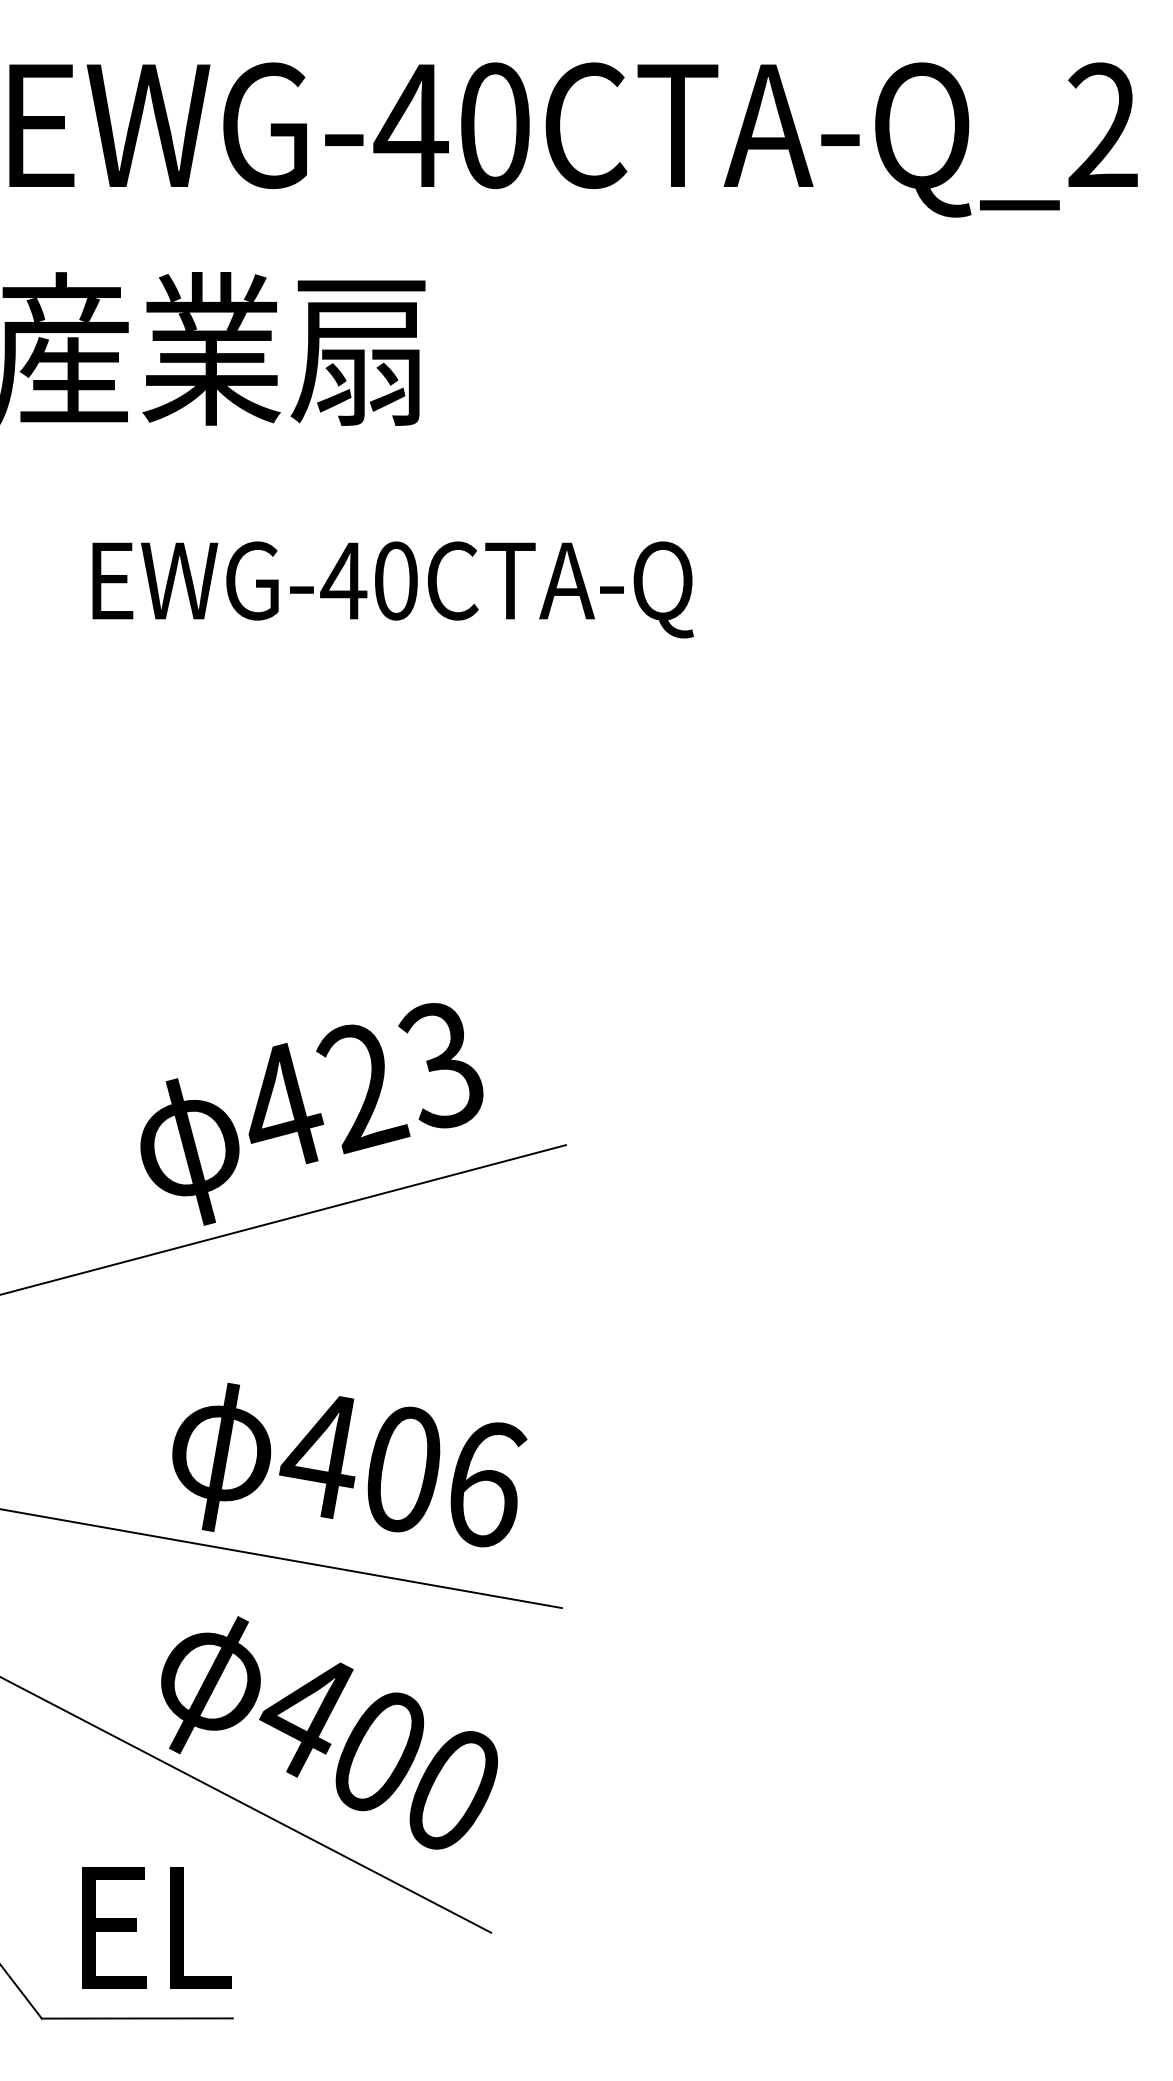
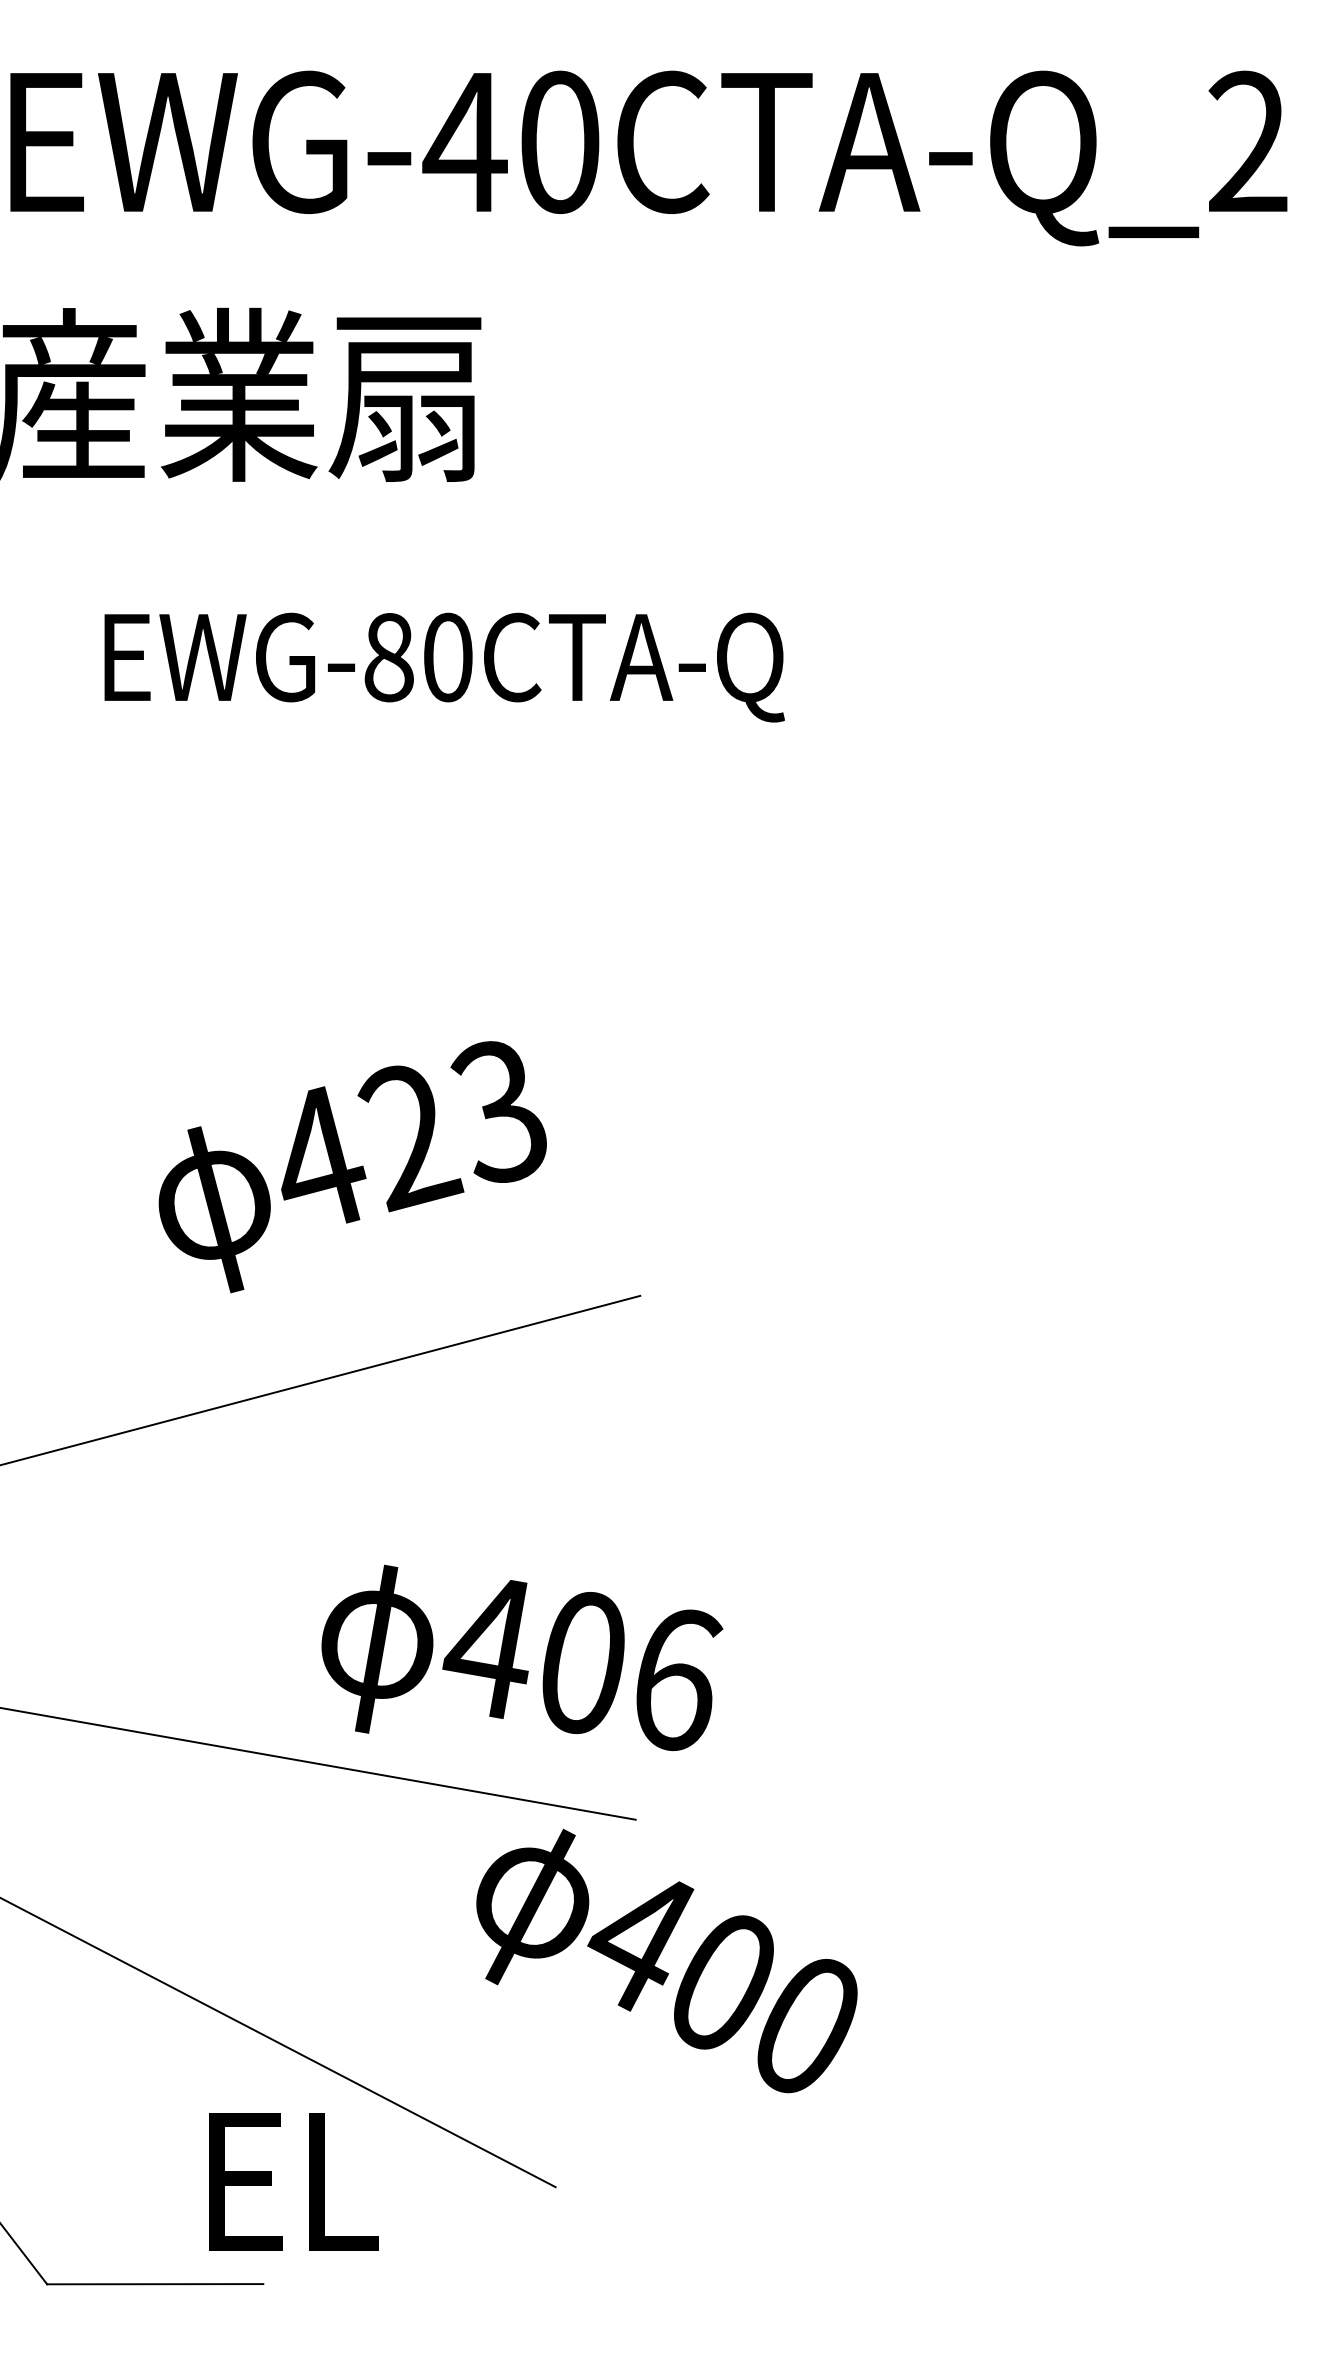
text: (343, 580) -> (388, 656), EWG-40CTA-Q -> EWG-80CTA-Q
text: (311, 1114) -> (352, 1167), moved
text: (349, 1464) -> (522, 1657), moved
text: (329, 1732) -> (666, 1960), moved
text: (156, 1927) -> (293, 2181), moved

